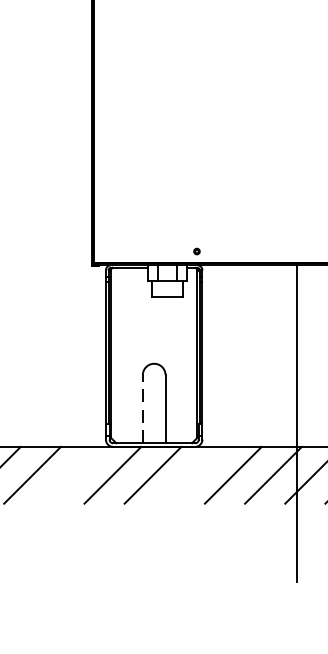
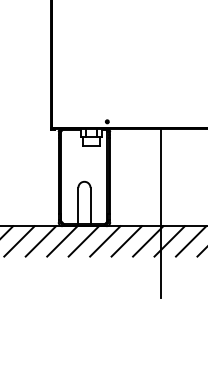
line: (143, 408) -> (78, 205), dashed -> solid
line: (71, 475) -> (40, 241), added
line: (193, 475) -> (105, 241), added

